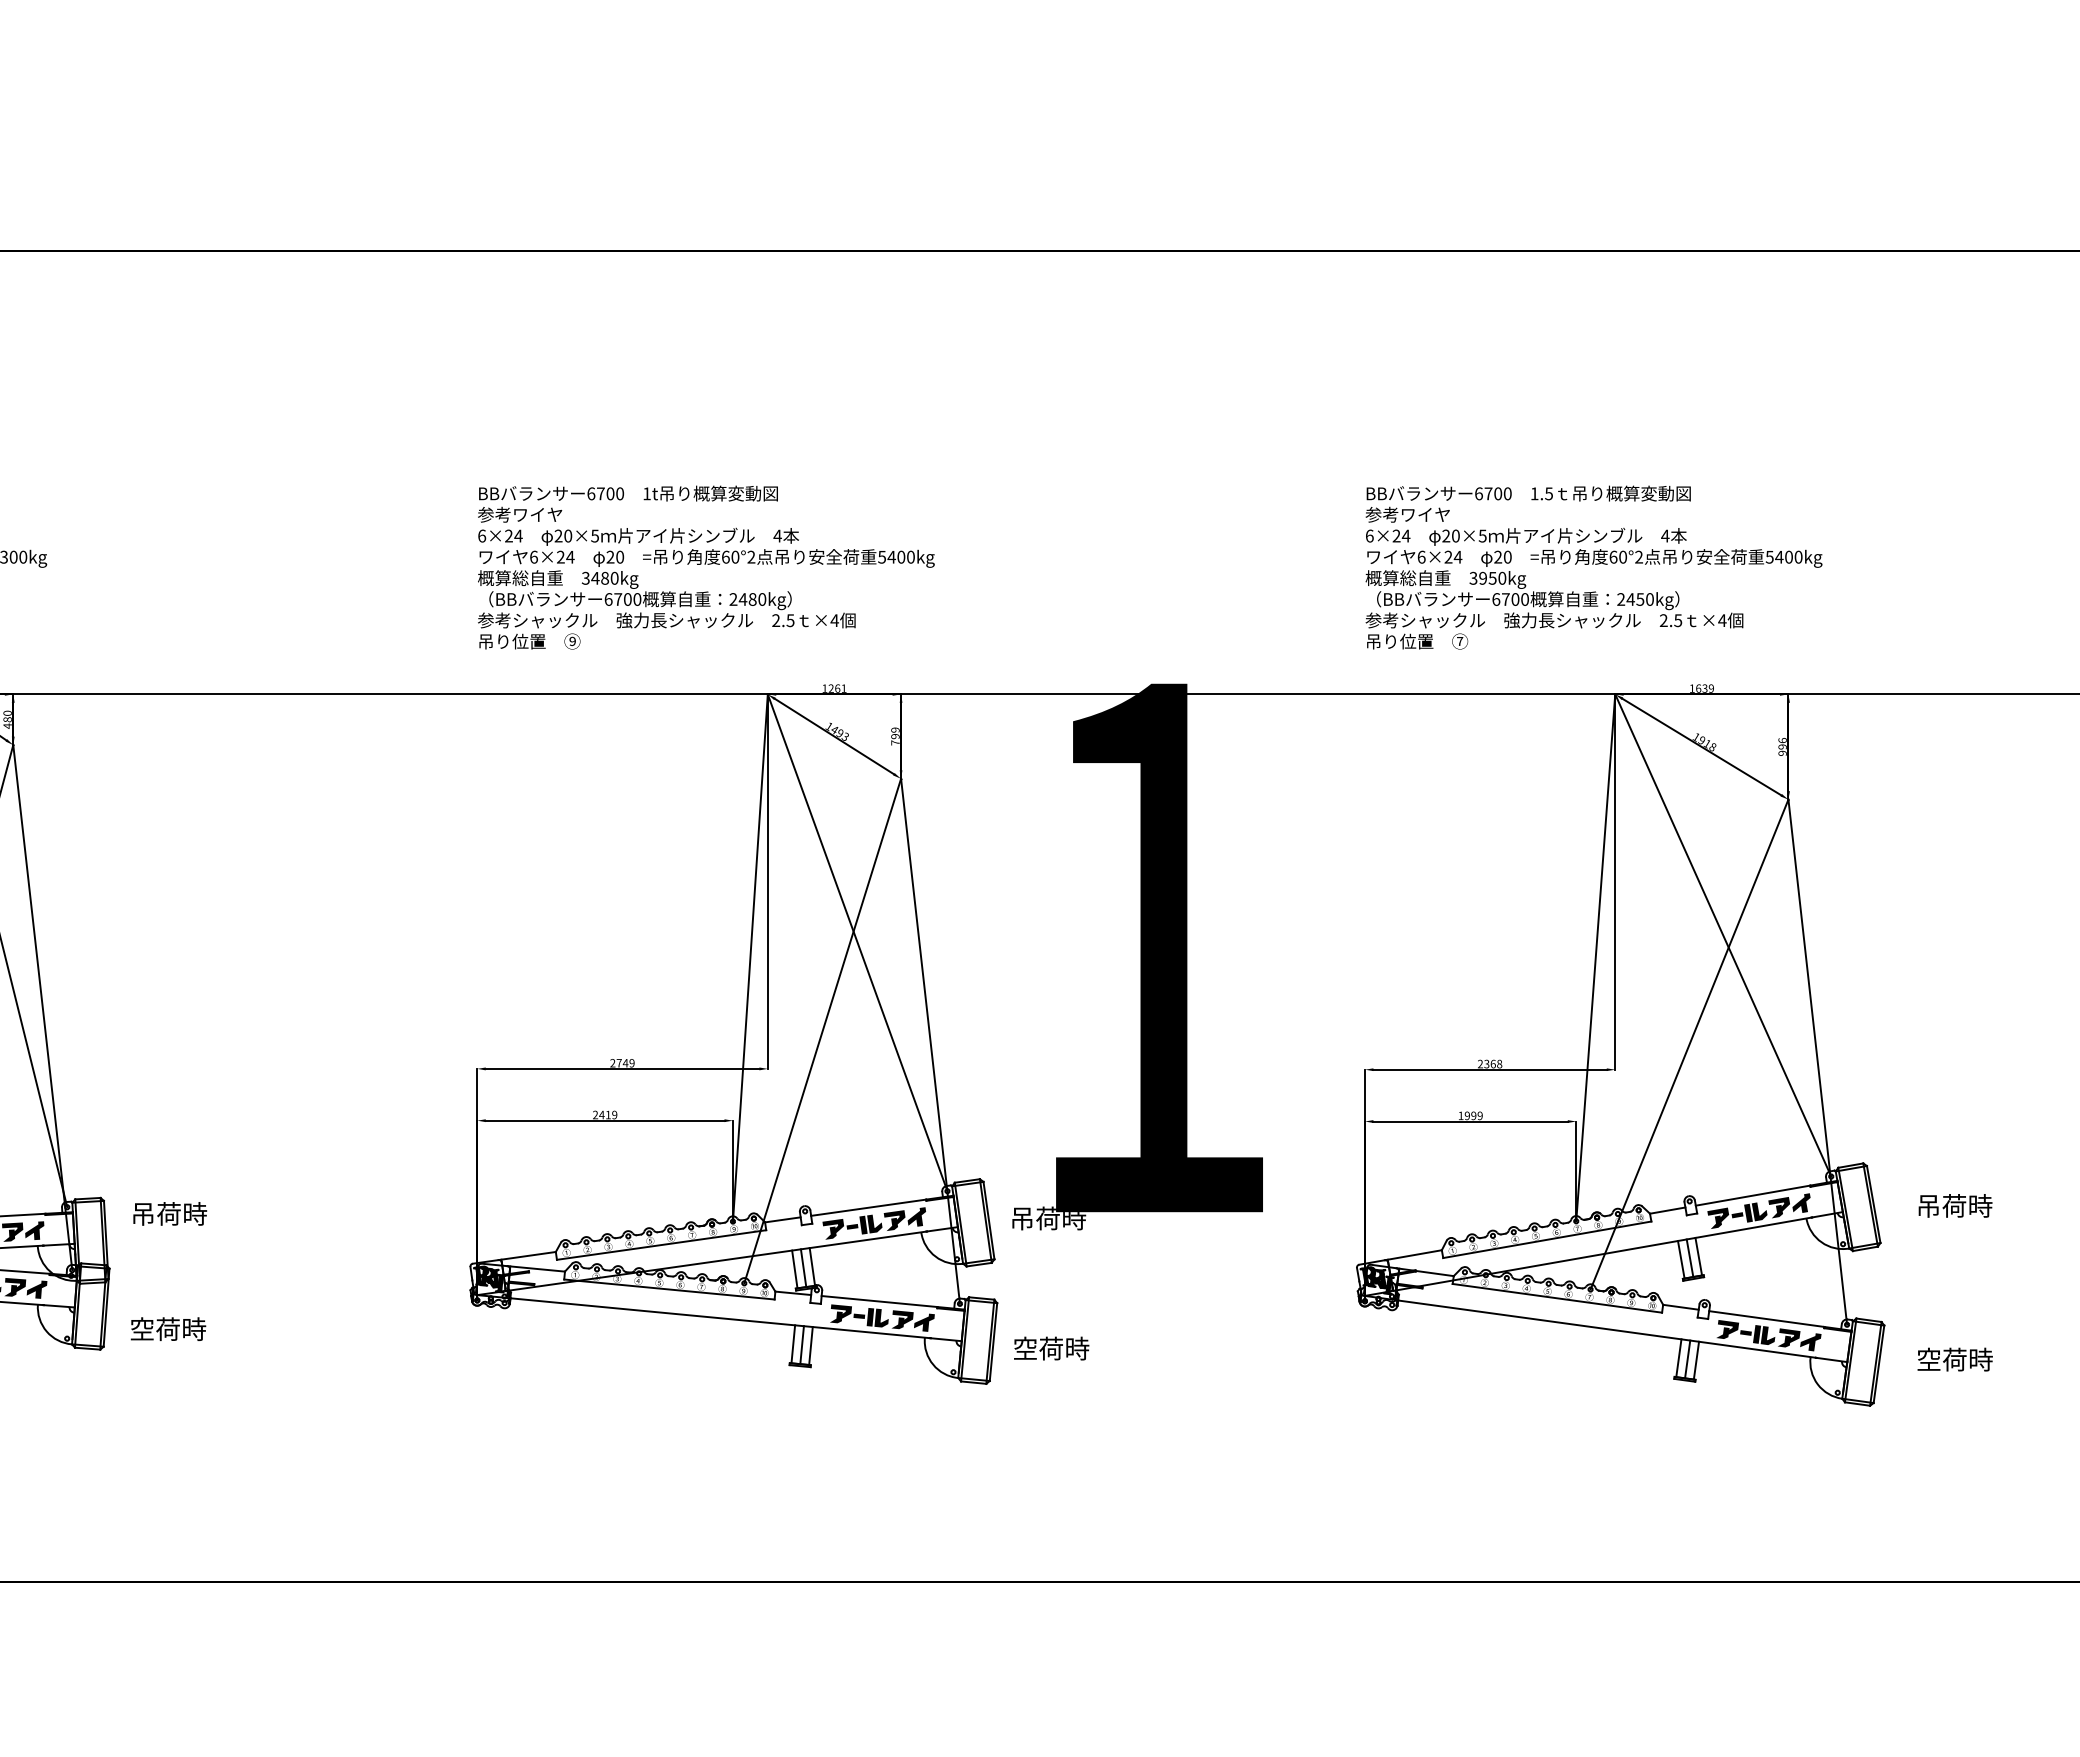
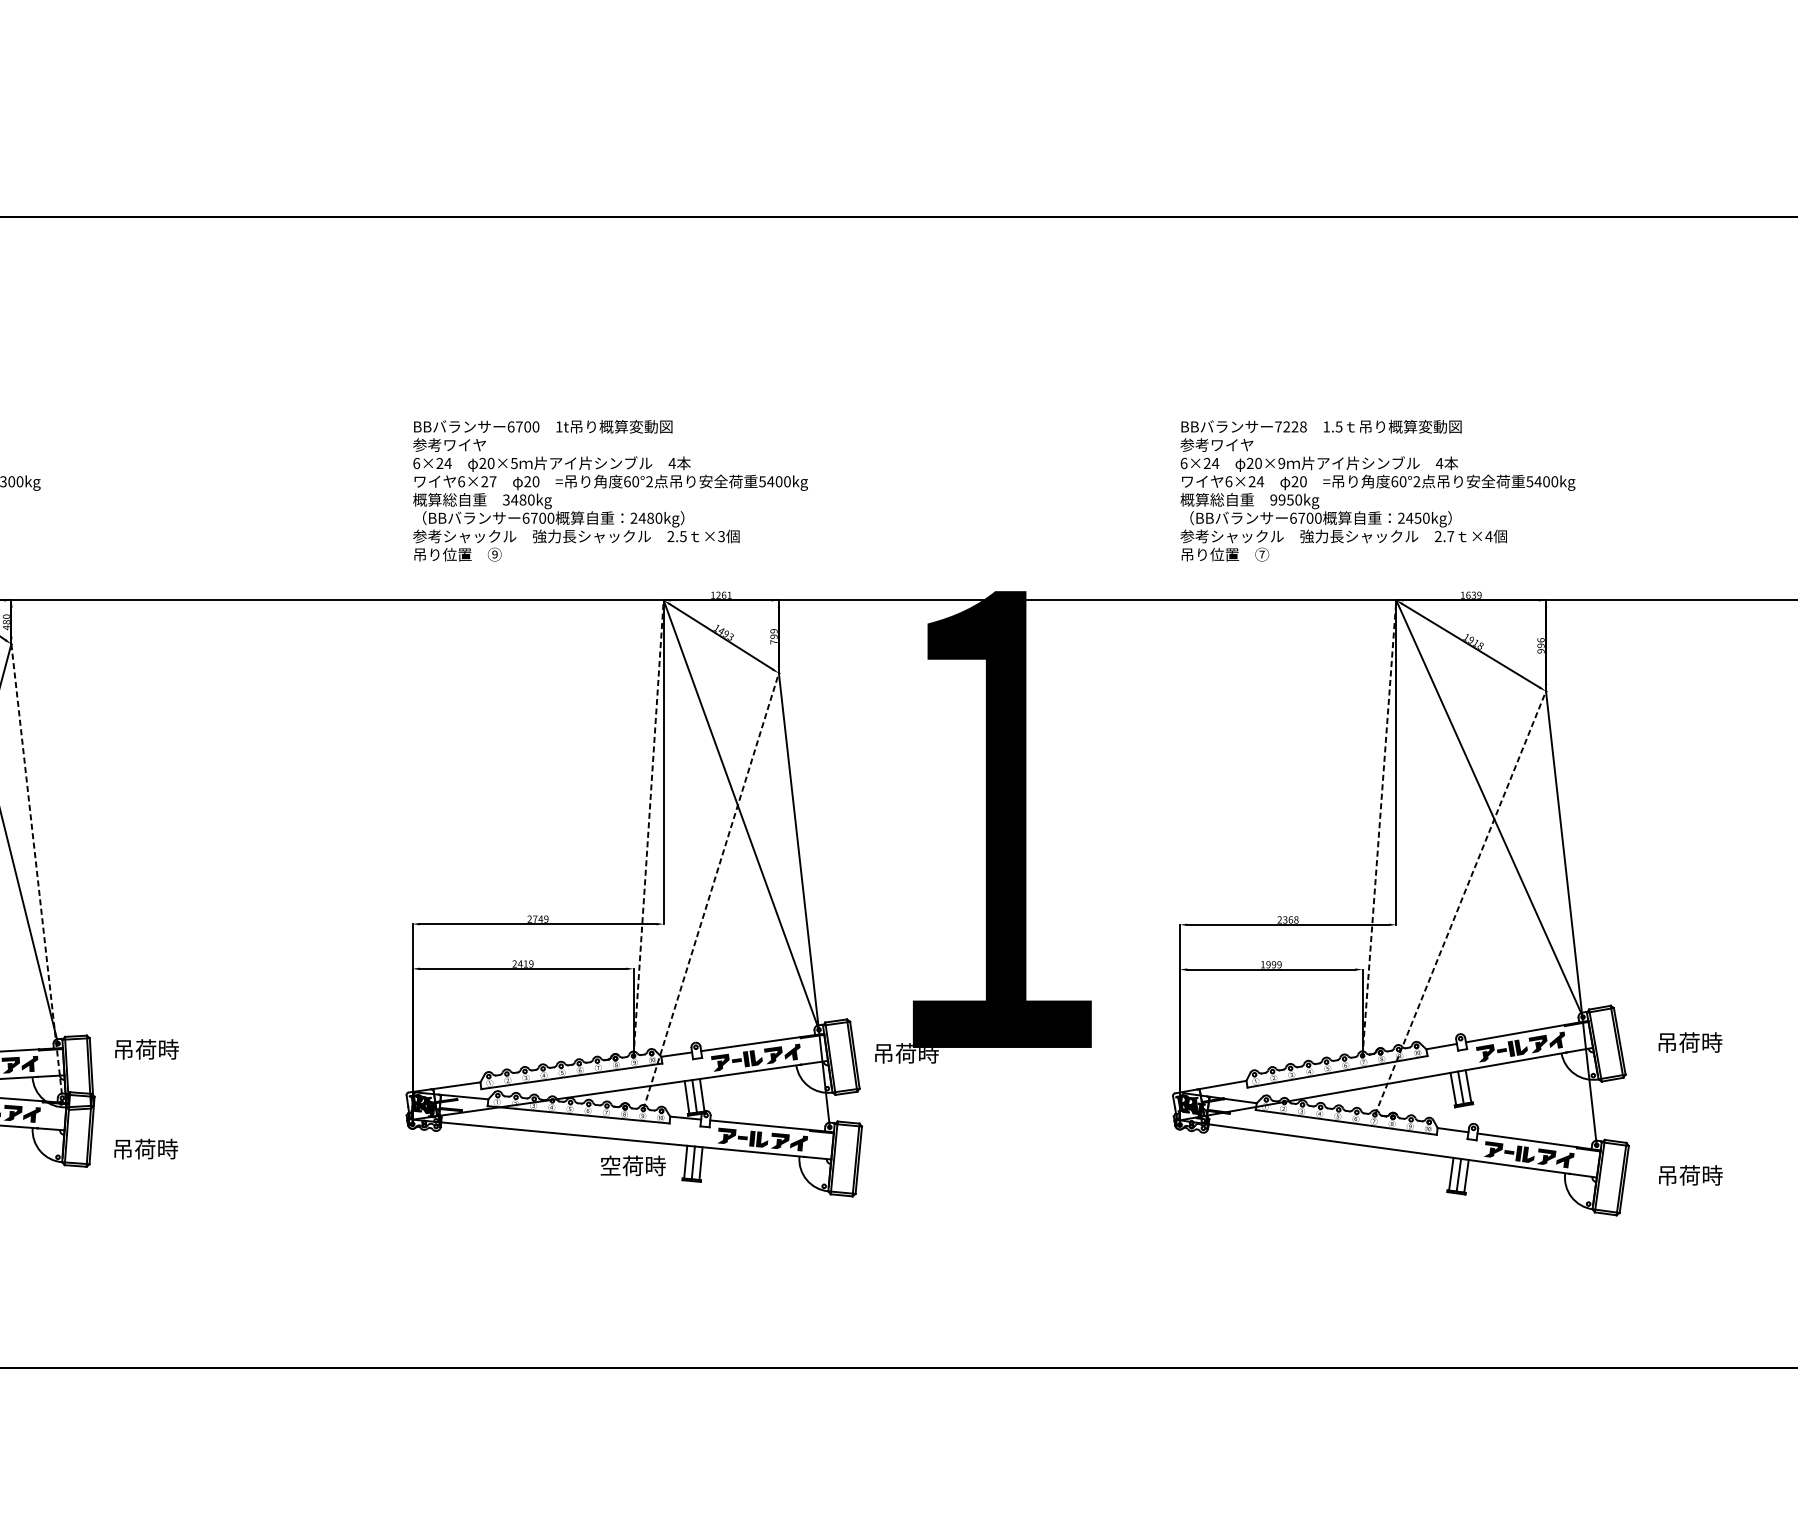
text: (1493, 493) -> (1291, 426), 6700 -> 7228
text: (1482, 535) -> (1281, 462), 20×5 -> 20×9
text: (570, 557) -> (493, 481), 6×24 -> 6×27
text: (1473, 578) -> (1273, 500), 3950kg -> 9950kg
text: (834, 620) -> (721, 536), ×4 -> ×3
text: (1678, 620) -> (1450, 536), 2.5 -> 2.7
line: (750, 957) -> (648, 827), solid -> dashed
line: (1595, 957) -> (1379, 827), solid -> dashed
line: (42, 1008) -> (36, 871), solid -> dashed
line: (822, 1030) -> (710, 890), solid -> dashed
line: (1689, 1044) -> (1460, 903), solid -> dashed
text: (141, 1329) -> (122, 1149), 空荷時 -> 吊荷時
text: (1051, 1348) -> (633, 1165), moved
text: (1928, 1359) -> (1667, 1175), 空荷時 -> 吊荷時

